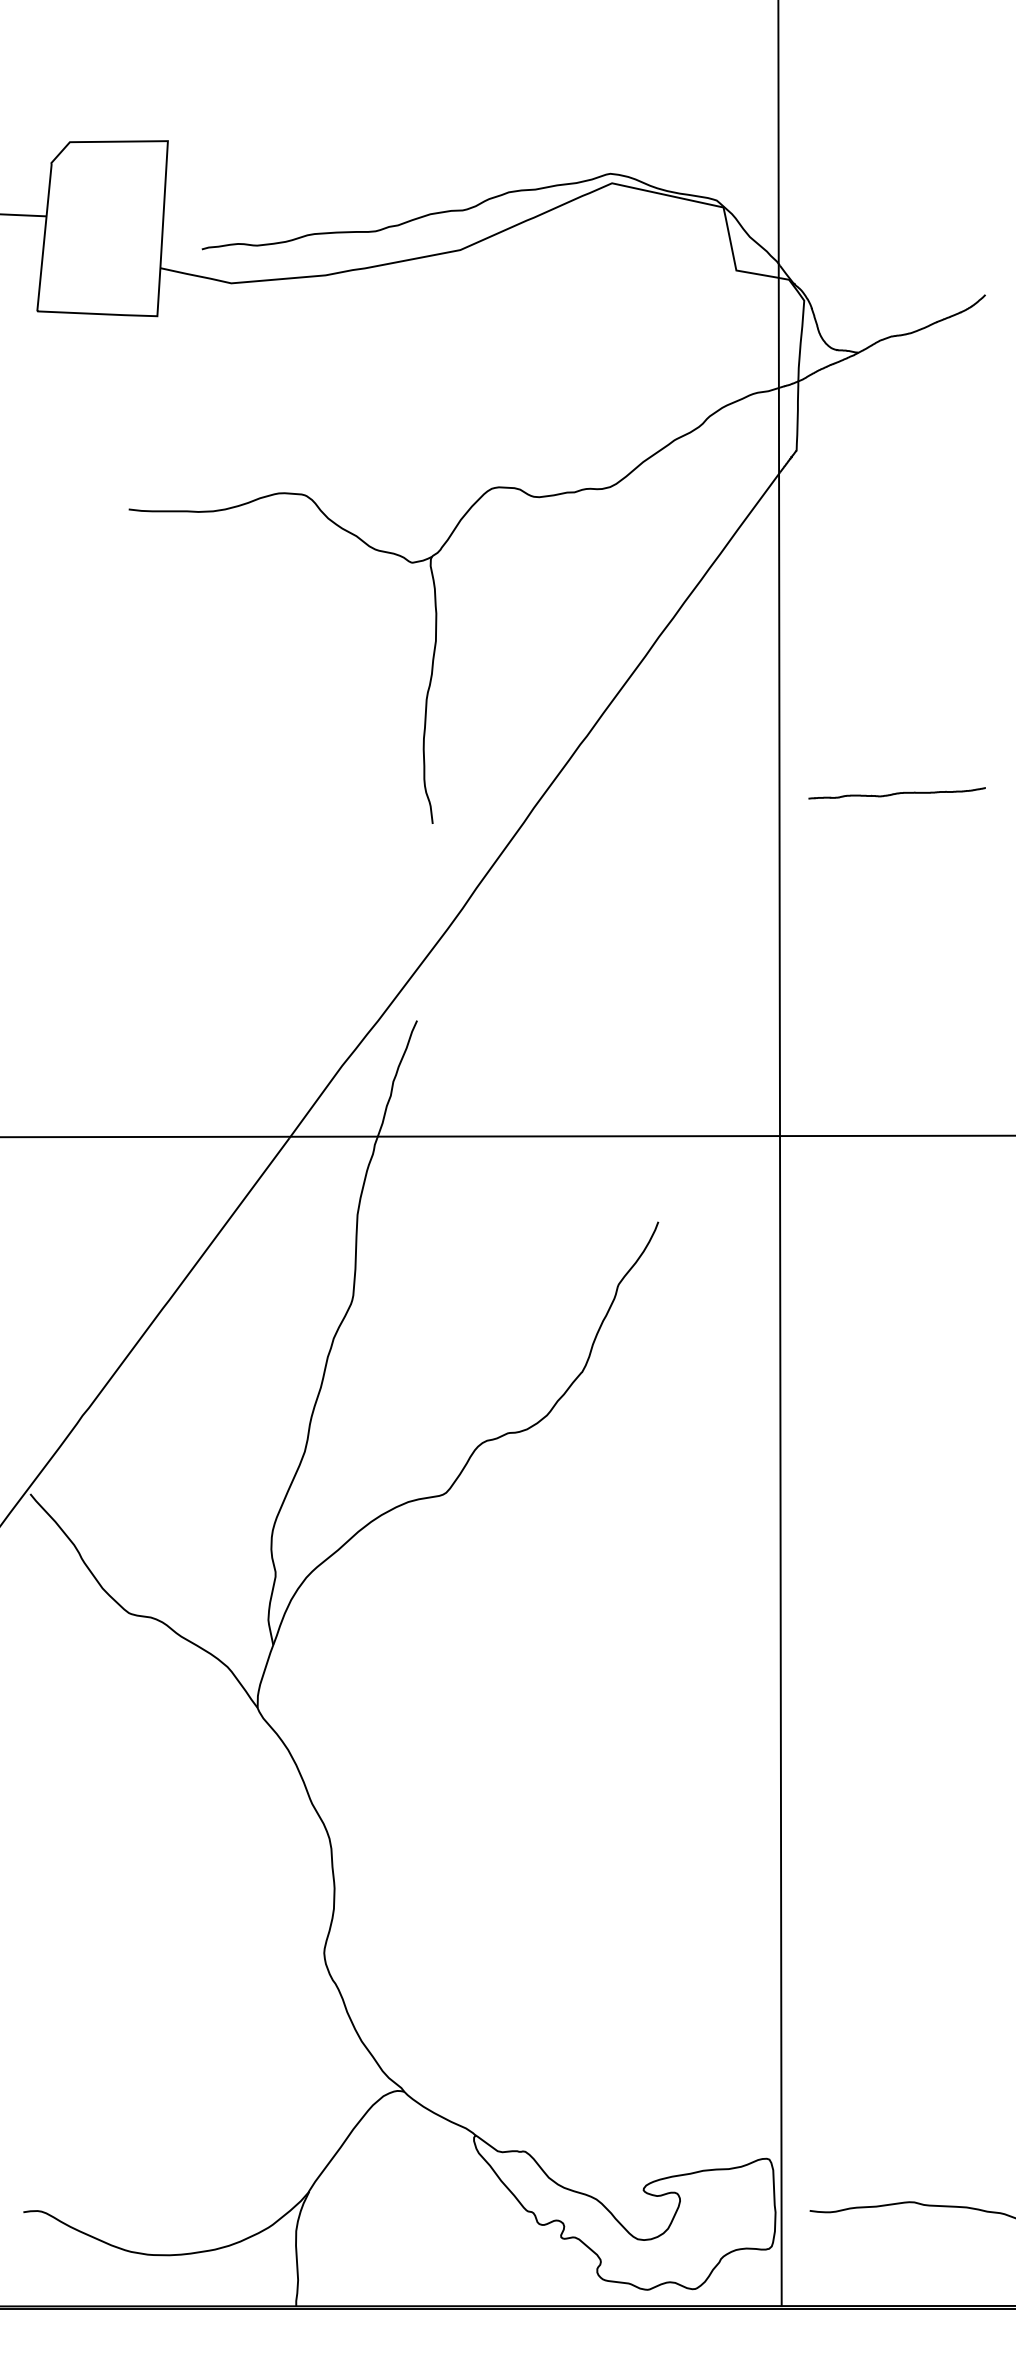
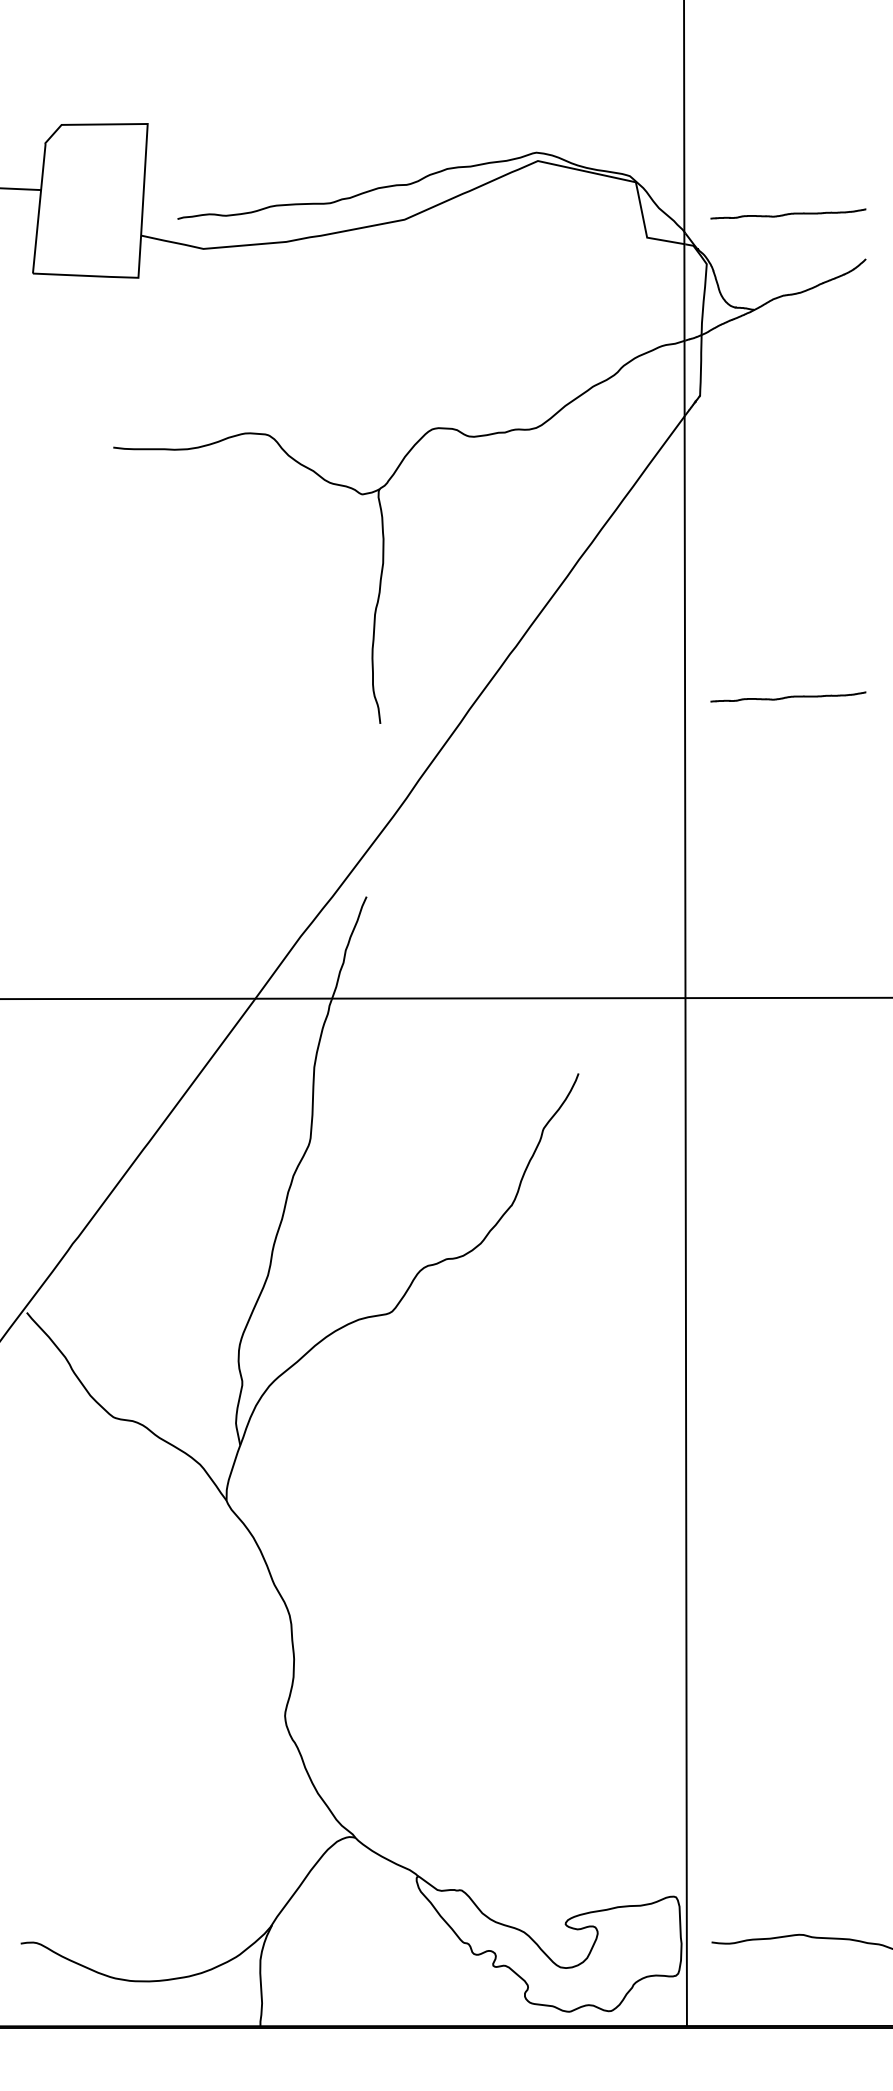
curve: (897, 243) -> (788, 213), added

